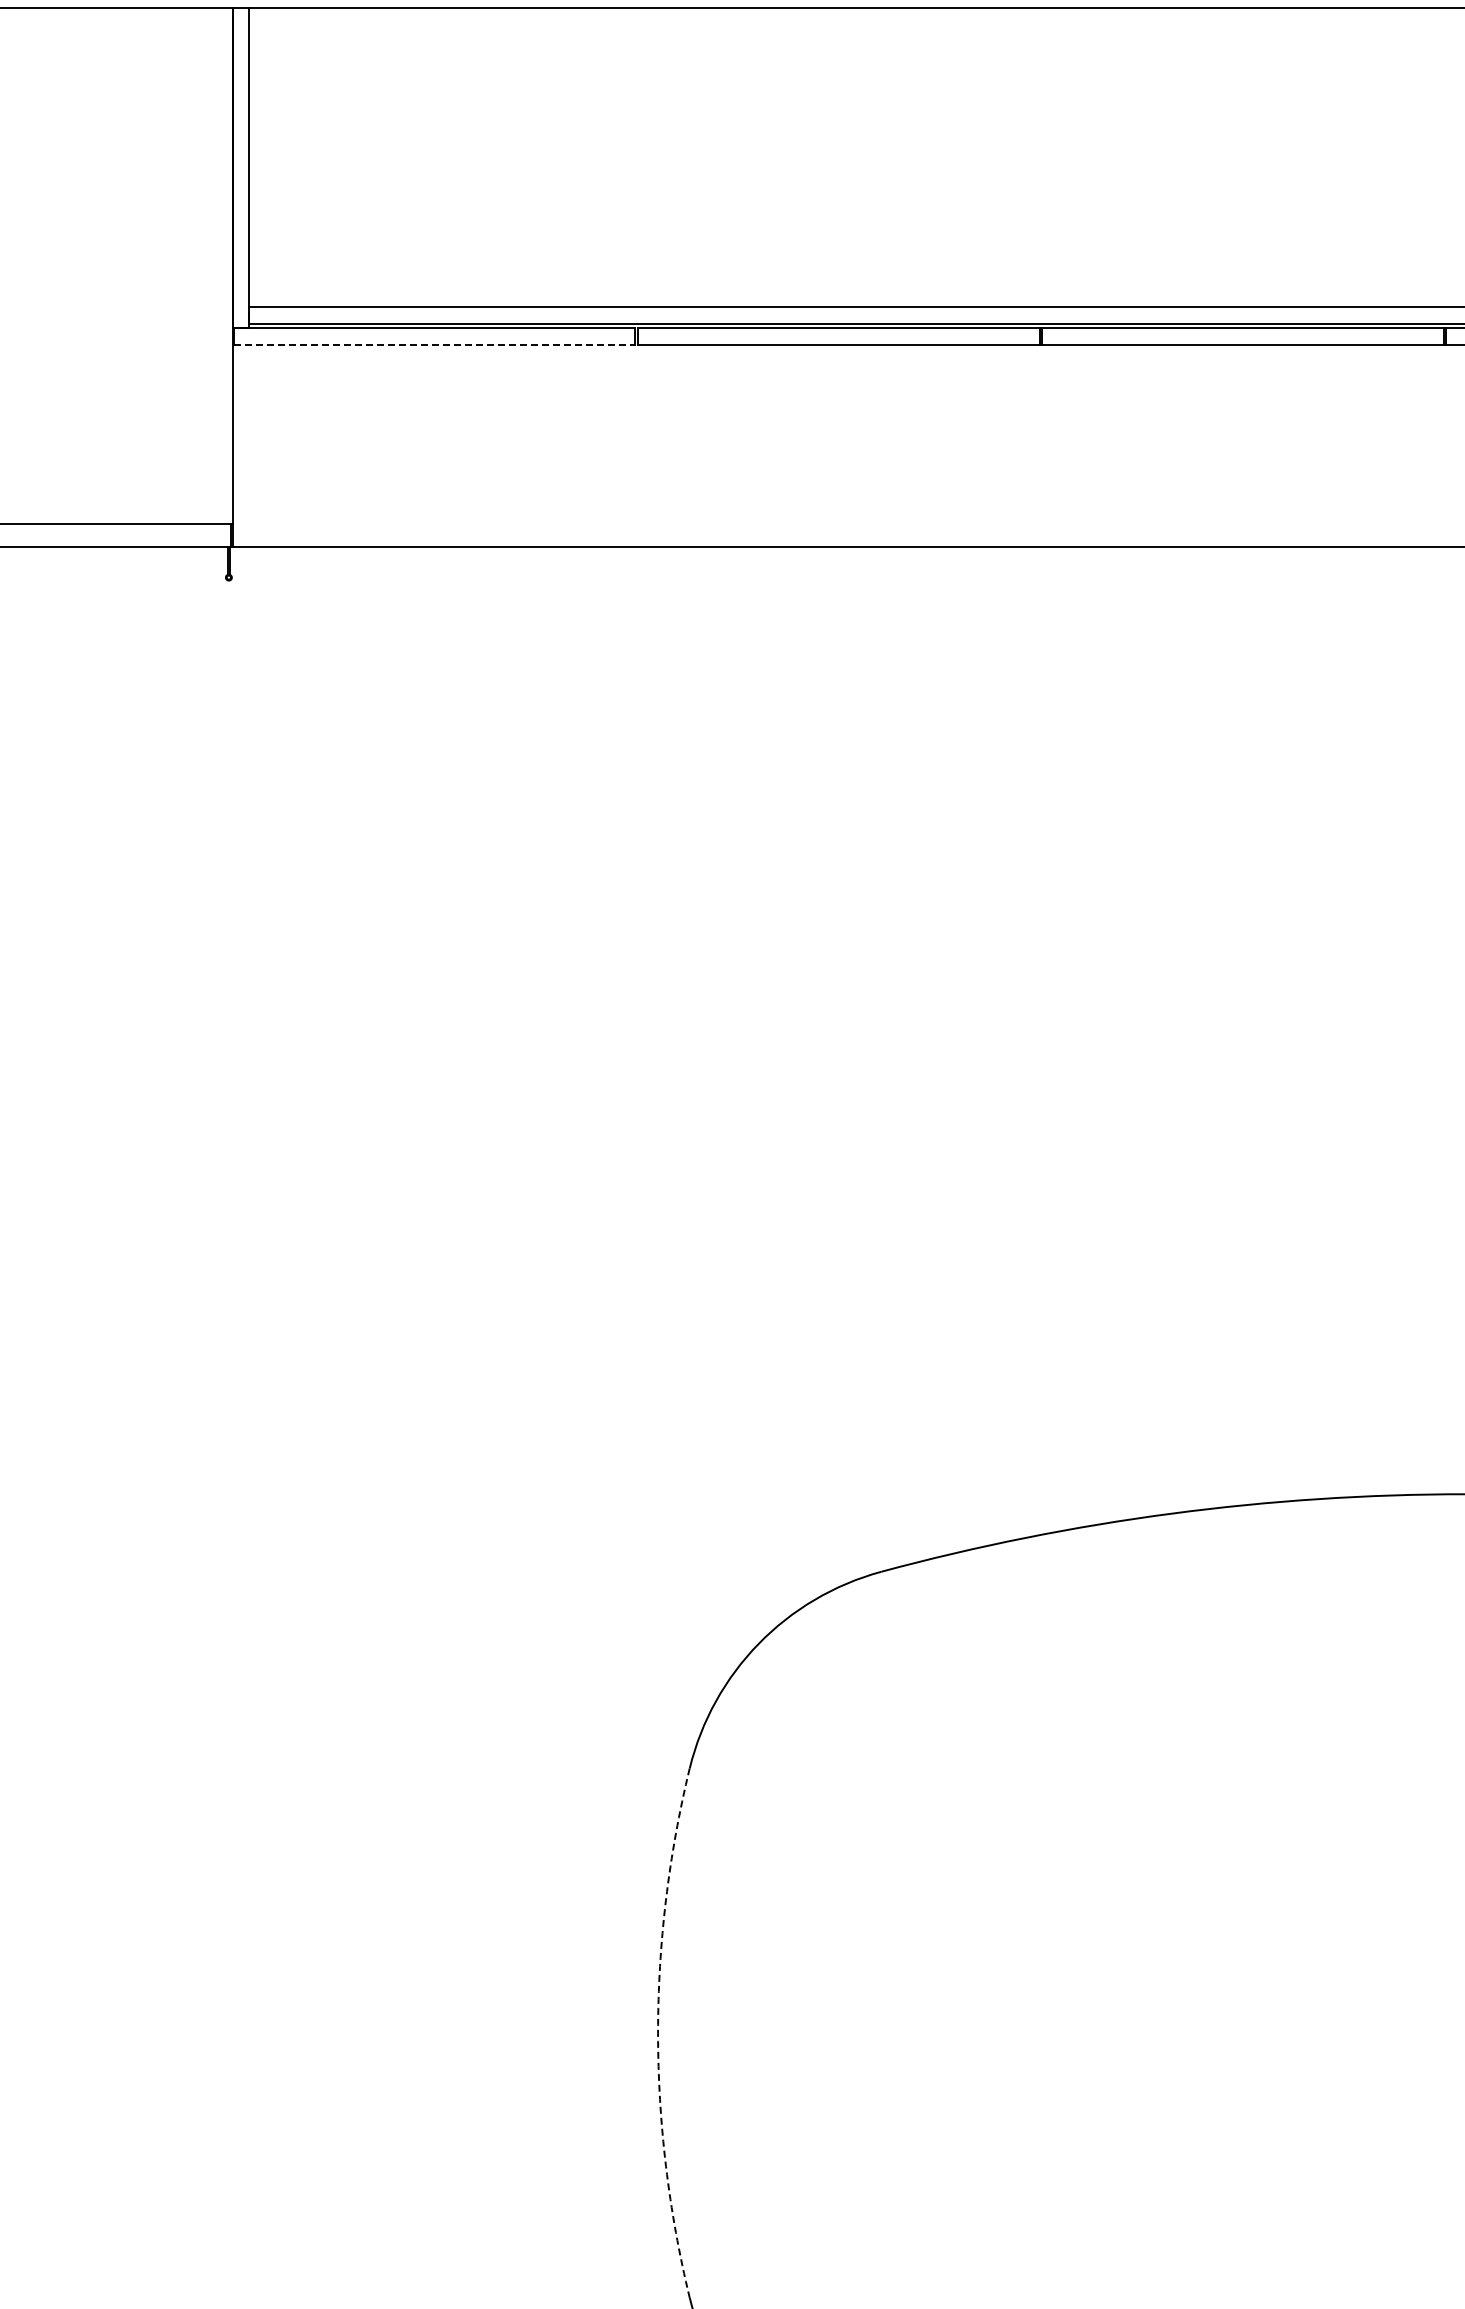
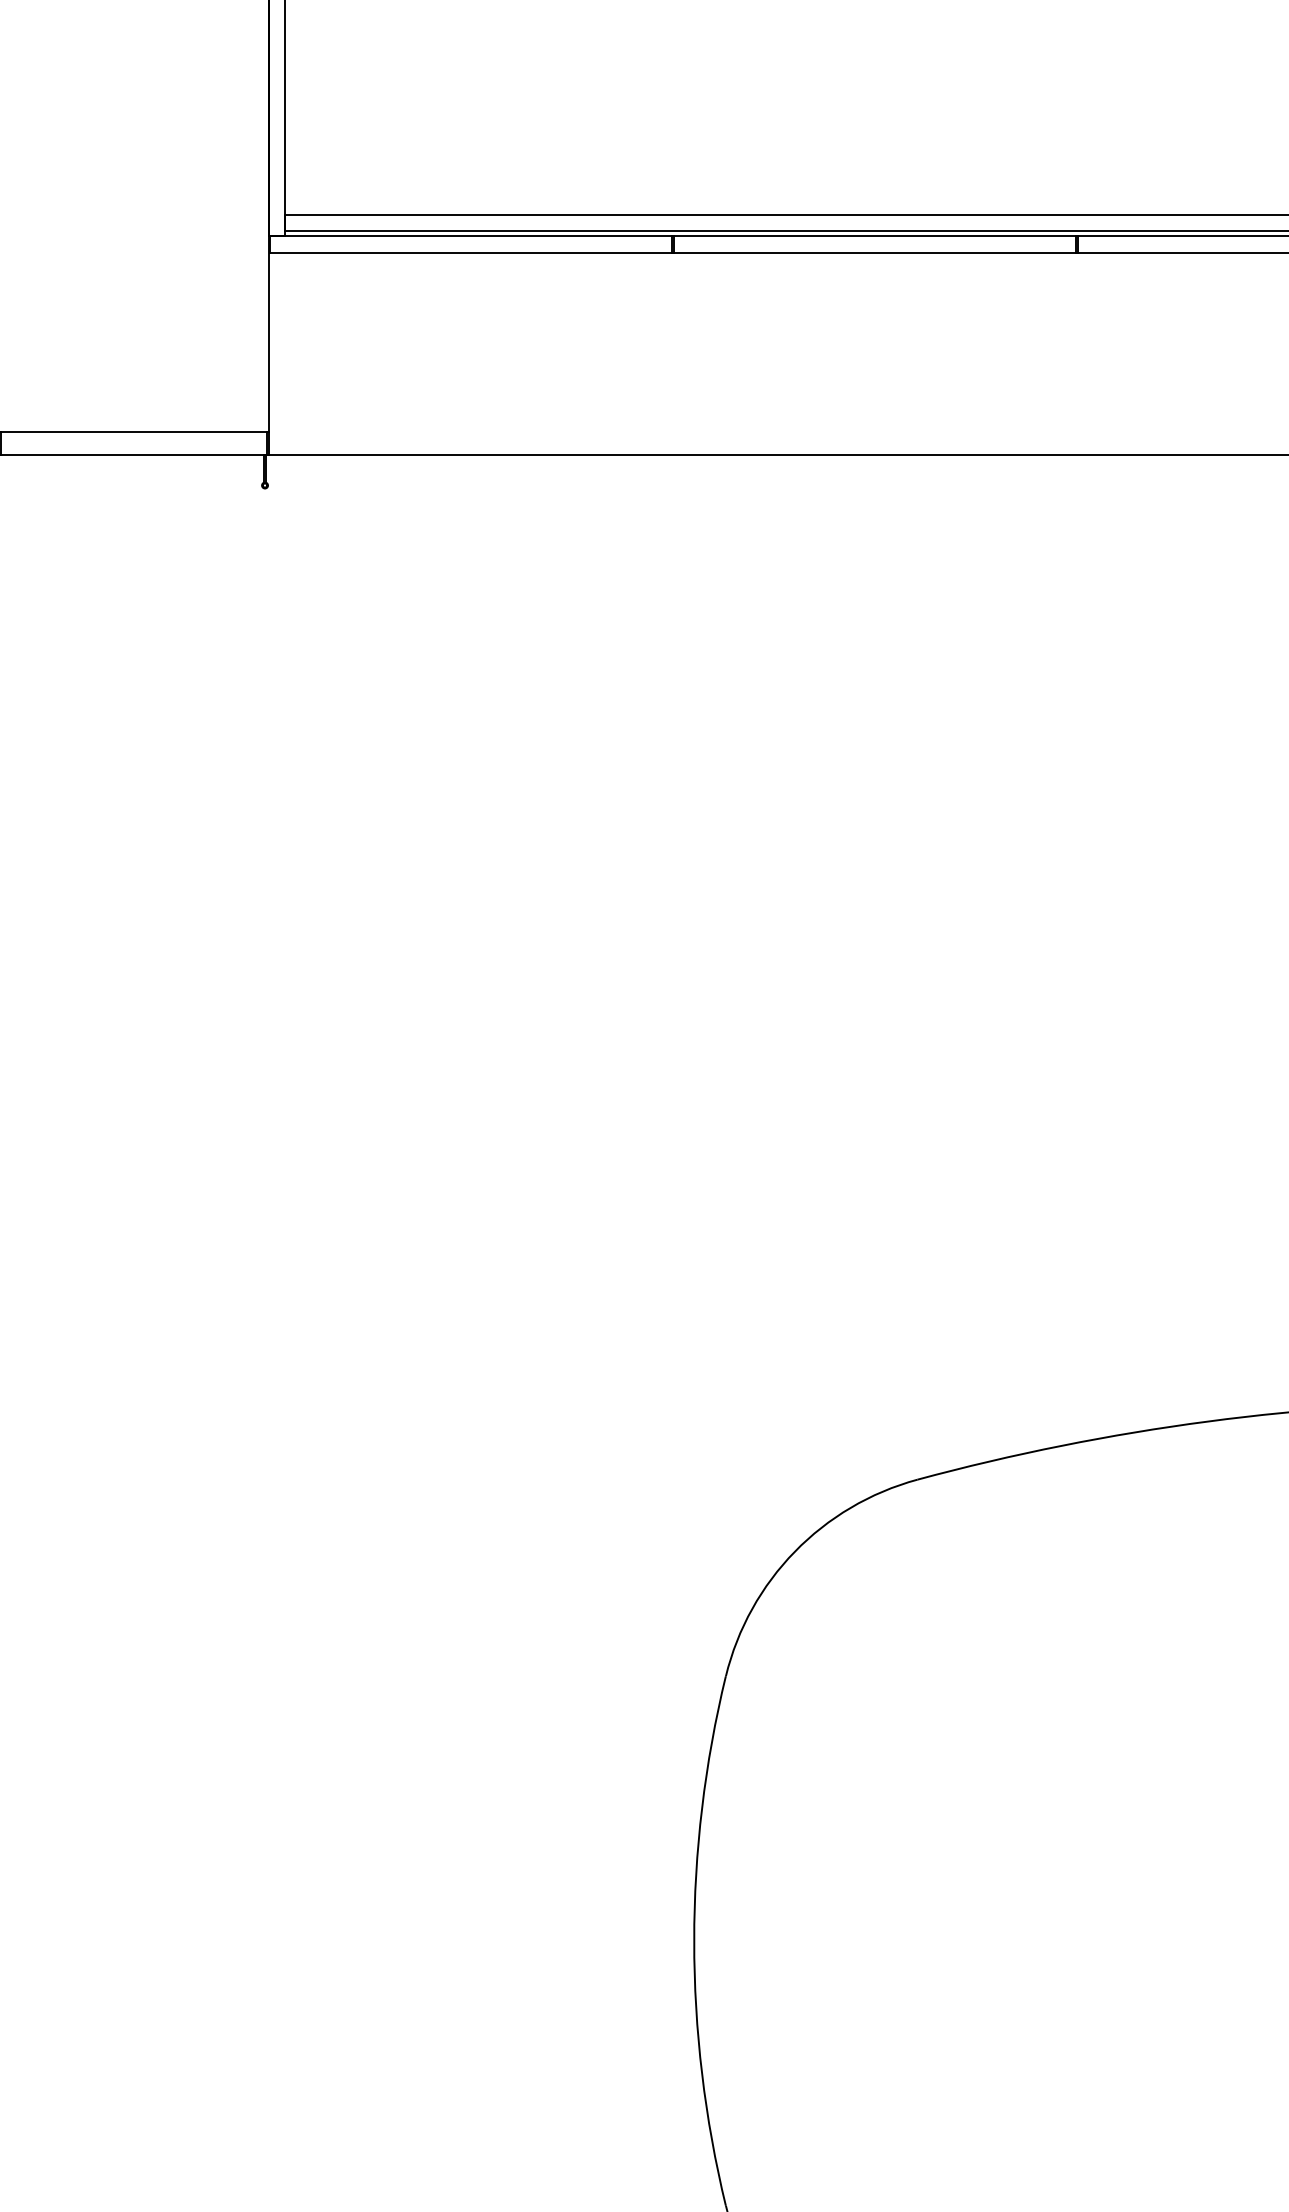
line: (434, 344) -> (470, 252), dashed -> solid
arc: (658, 2033) -> (694, 1941), dashed -> solid

